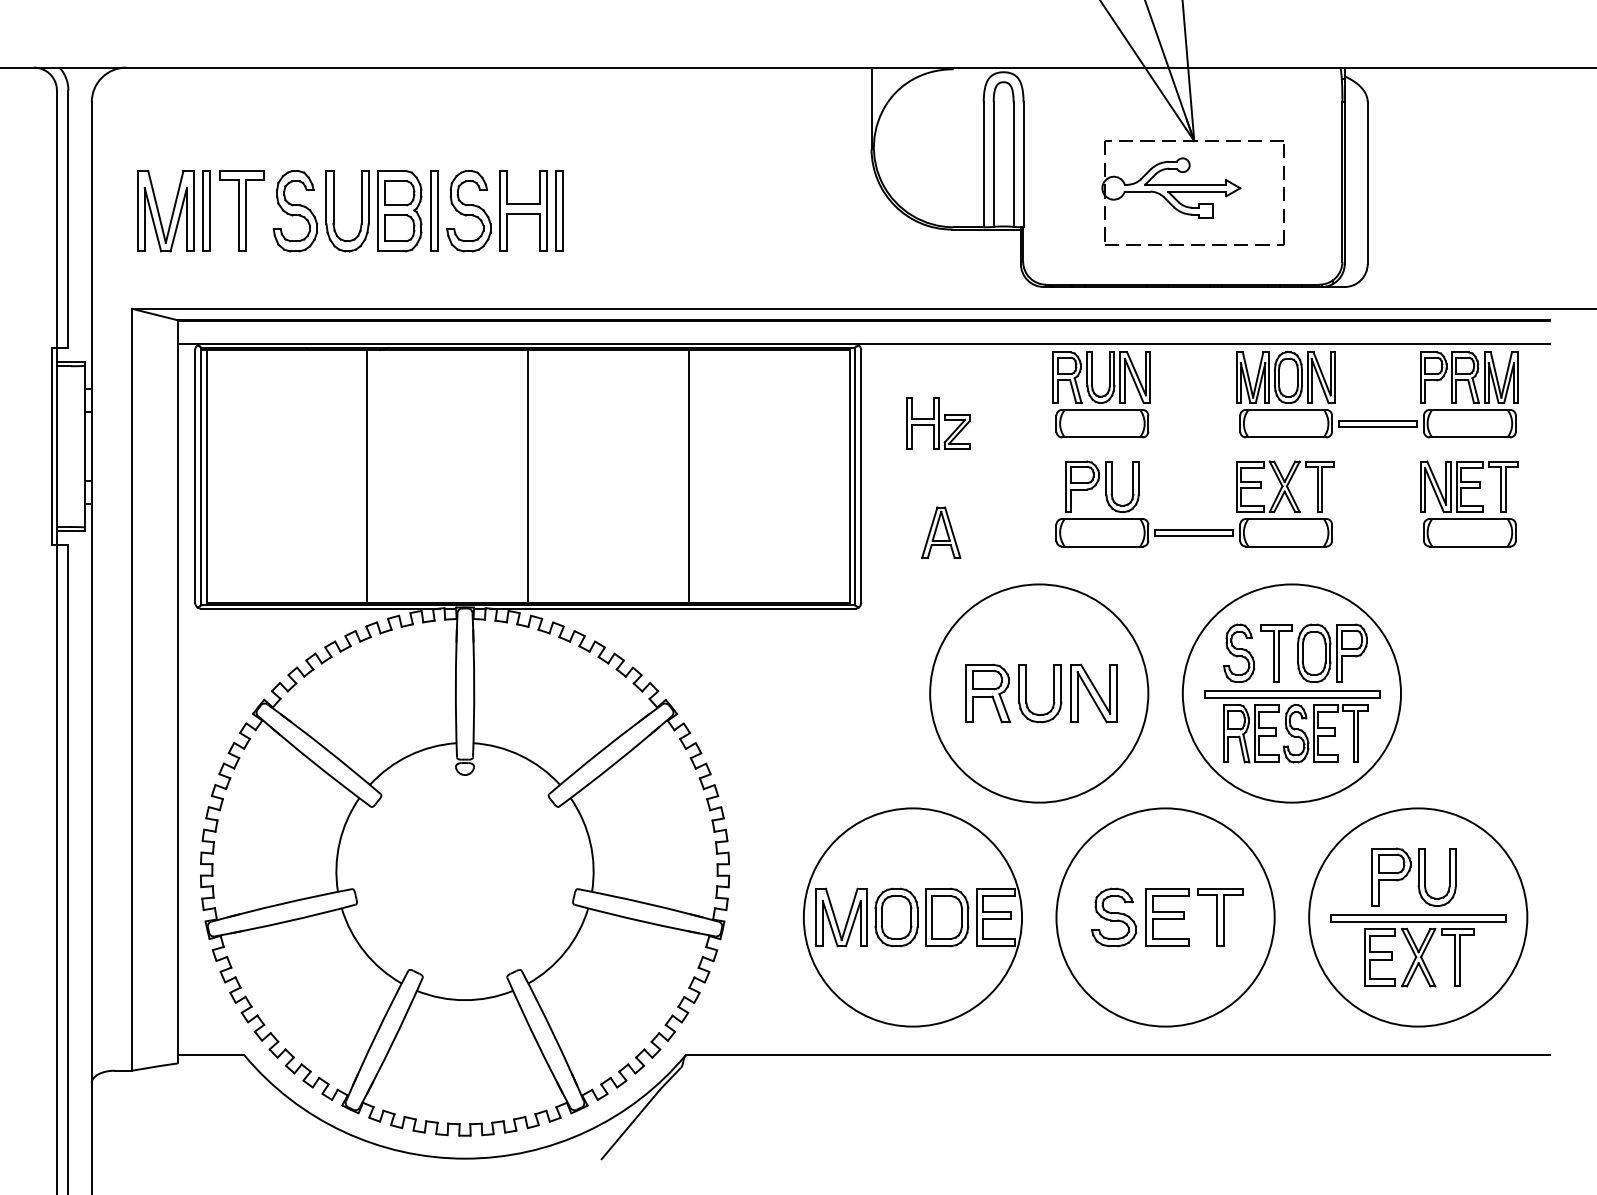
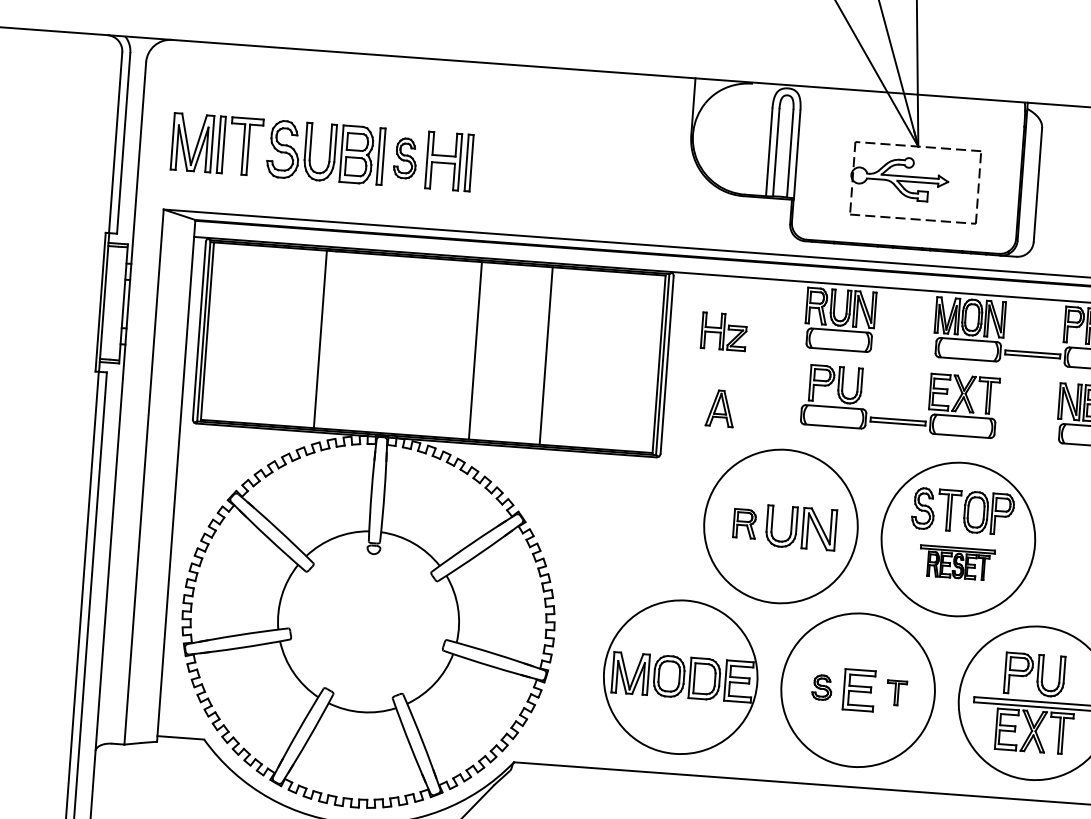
part: (468, 211) -> (405, 158), size x0.7
line: (528, 476) -> (475, 350), moved
part: (987, 693) -> (744, 523), size x0.7
part: (1292, 726) -> (957, 562), size x0.6
part: (1114, 917) -> (822, 687), size x0.6
part: (1220, 917) -> (896, 693), size x0.6

